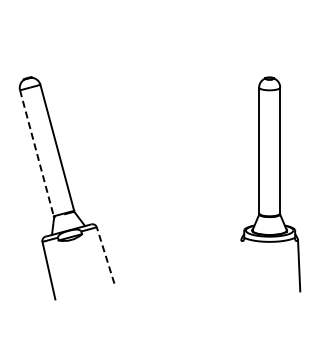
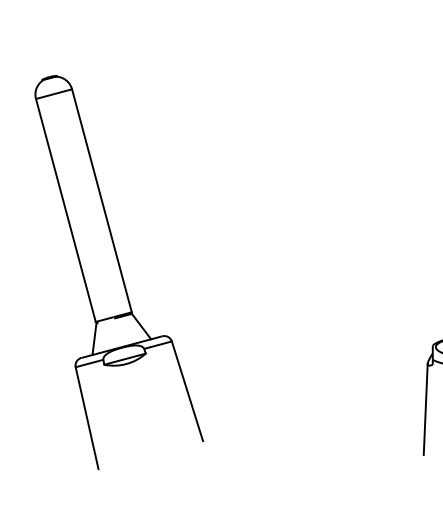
line: (37, 153) -> (66, 210), dashed -> solid
line: (105, 255) -> (187, 391), dashed -> solid
line: (240, 265) -> (426, 409), added

